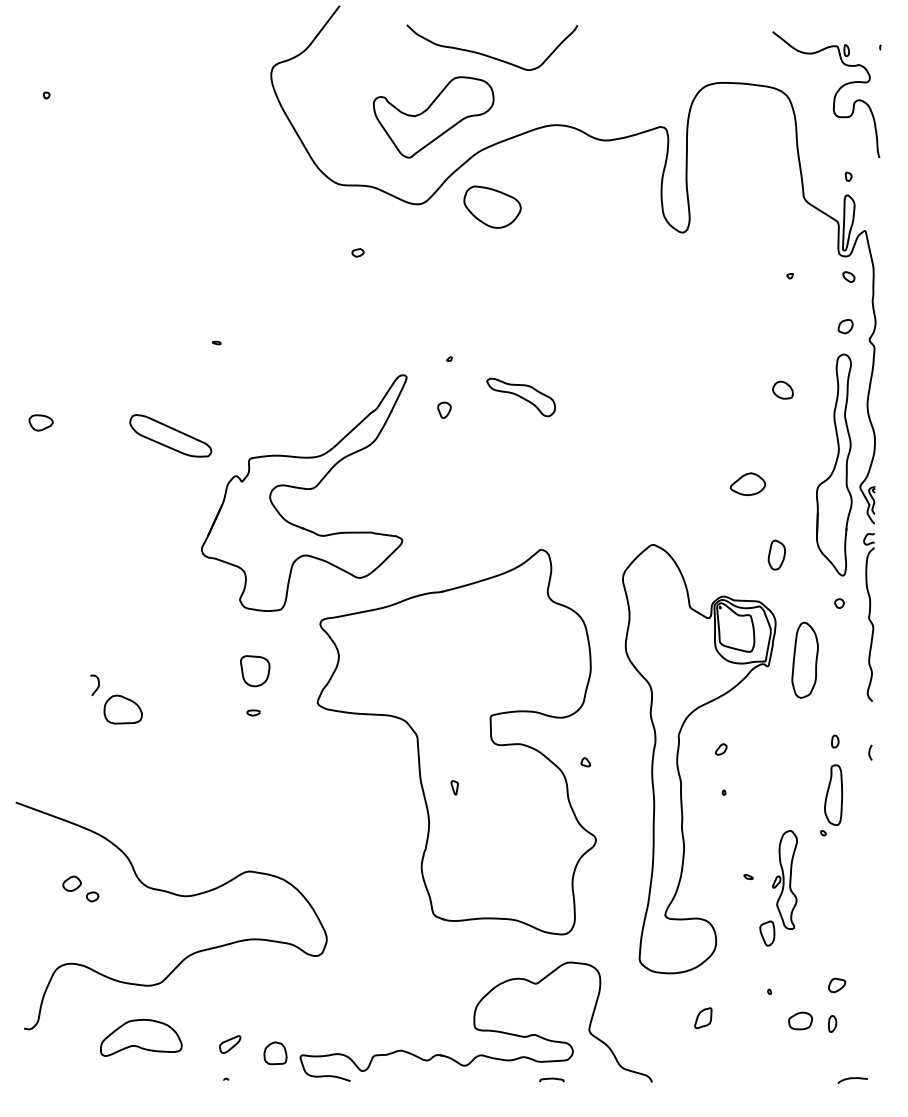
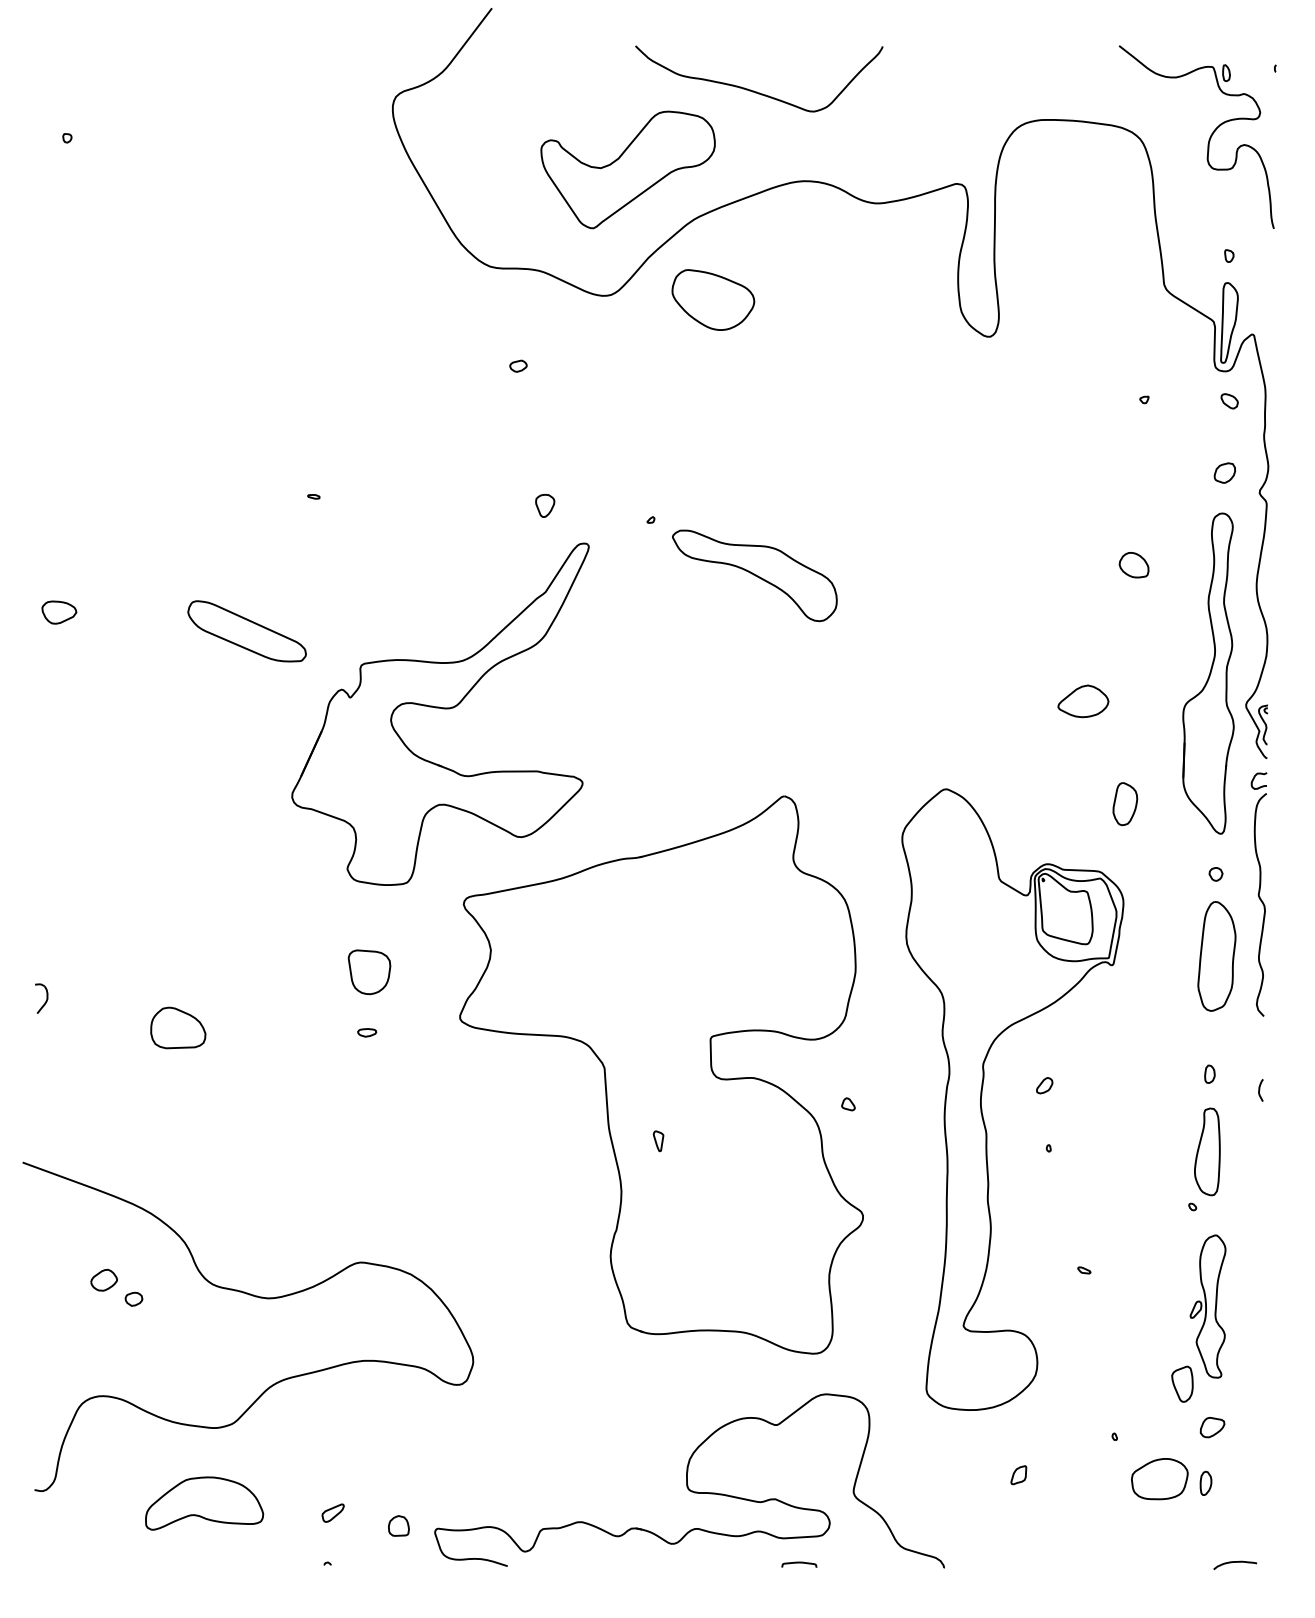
curve: (489, 55) -> (755, 90), moved
part: (520, 397) -> (753, 575), size x1.67
part: (444, 409) -> (545, 504), moved
part: (804, 659) -> (1216, 955), moved
part: (94, 685) -> (41, 998), moved
part: (778, 887) -> (1198, 1317), moved
part: (703, 1018) -> (1018, 1475), size x0.62
part: (800, 1020) -> (1159, 1478), size x1.67
part: (229, 1044) -> (332, 1513), size x0.71
part: (275, 1053) -> (398, 1526), size x0.62

